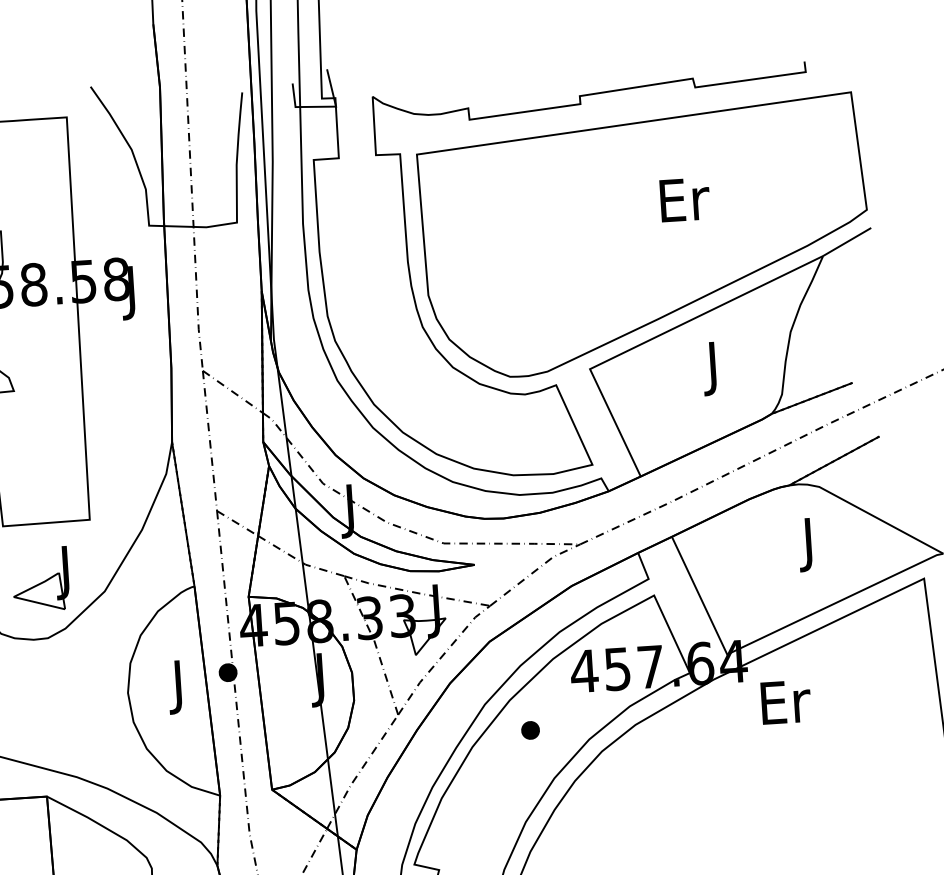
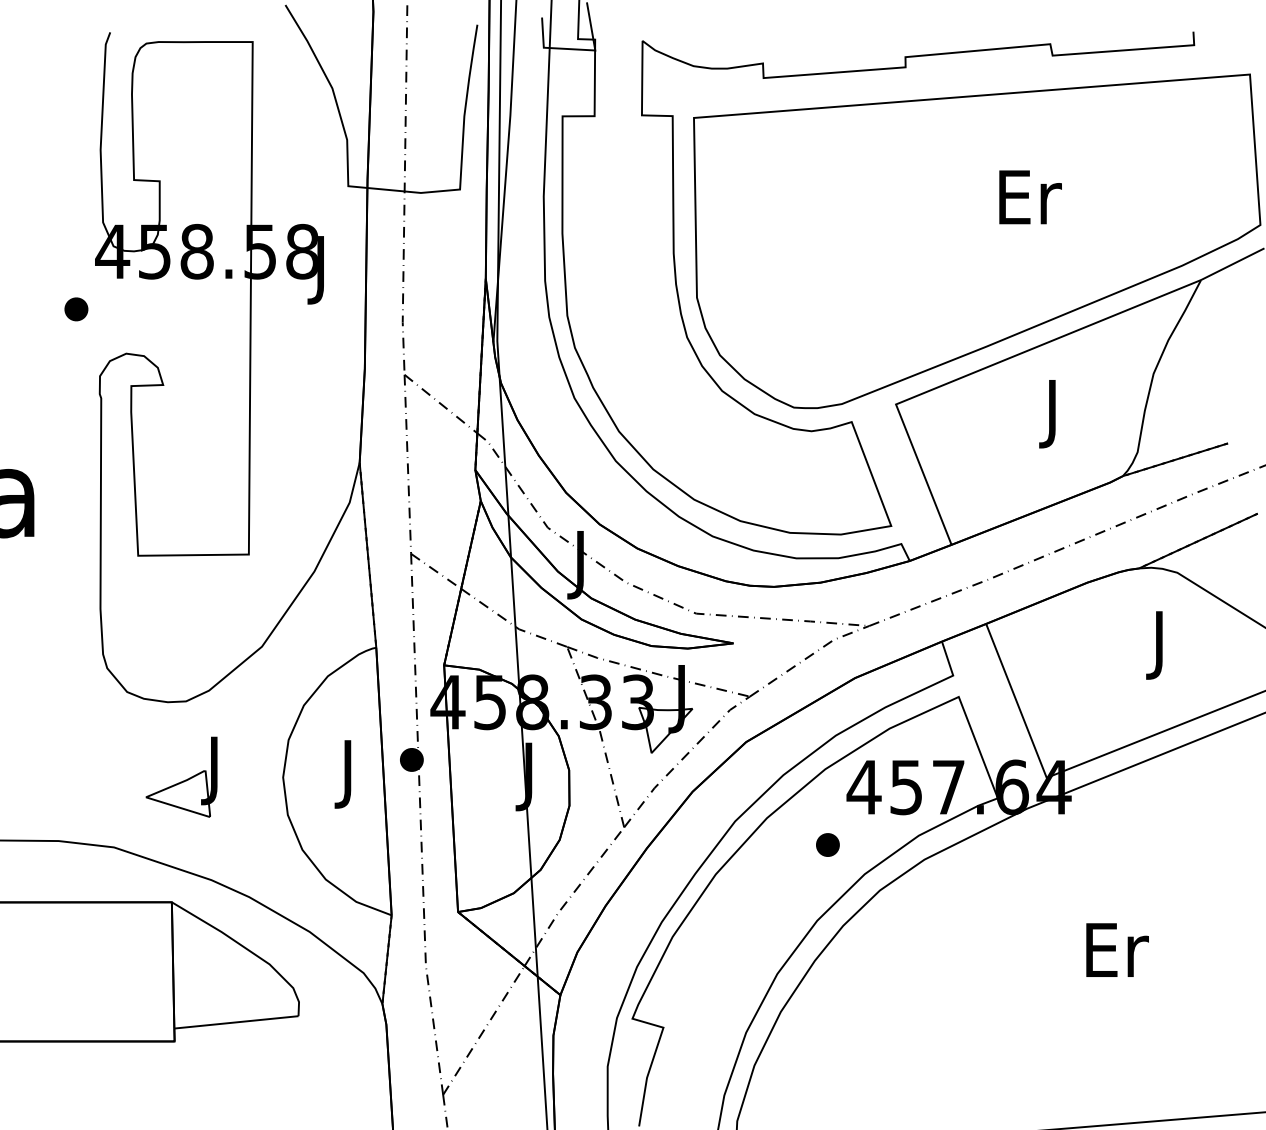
part: (40, 578) -> (181, 776), moved
text: (786, 701) -> (1117, 949), moved
part: (530, 730) -> (827, 844), moved

